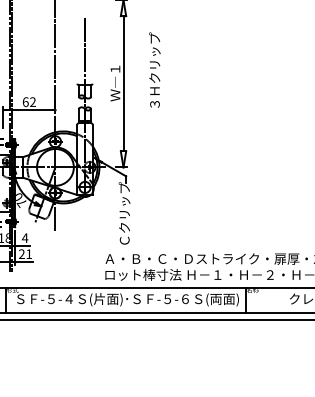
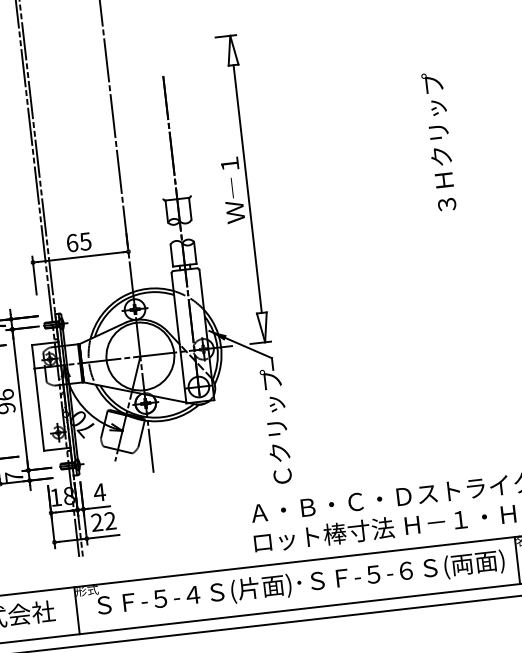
text: (154, 69) -> (438, 140), moved
text: (32, 102) -> (84, 242), 62 -> 65
text: (29, 253) -> (110, 519), 21 -> 22

